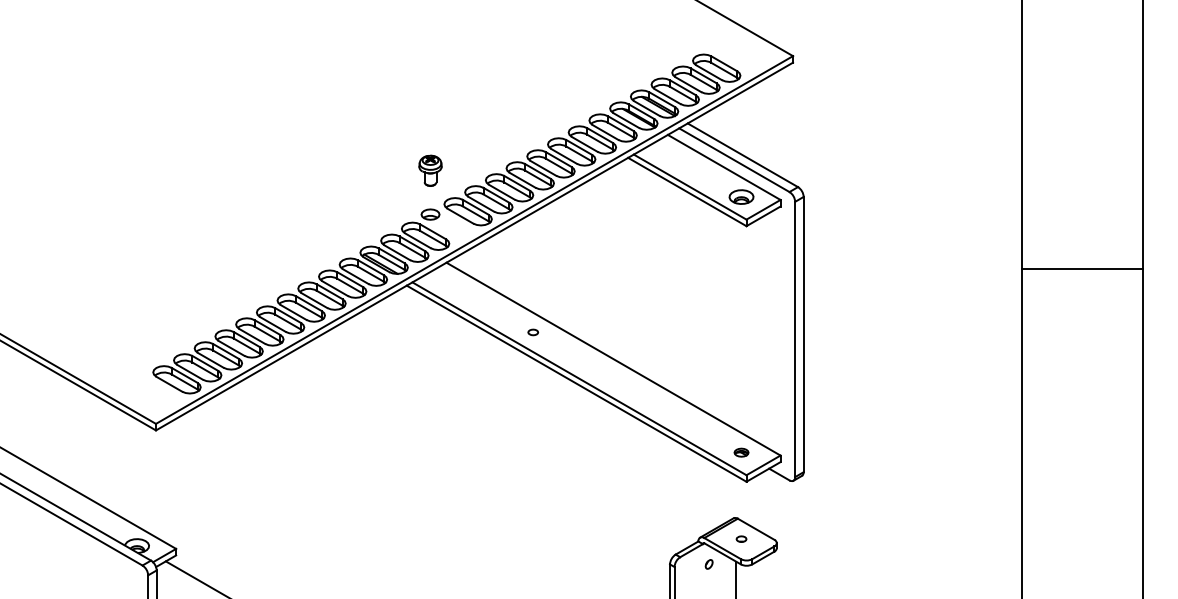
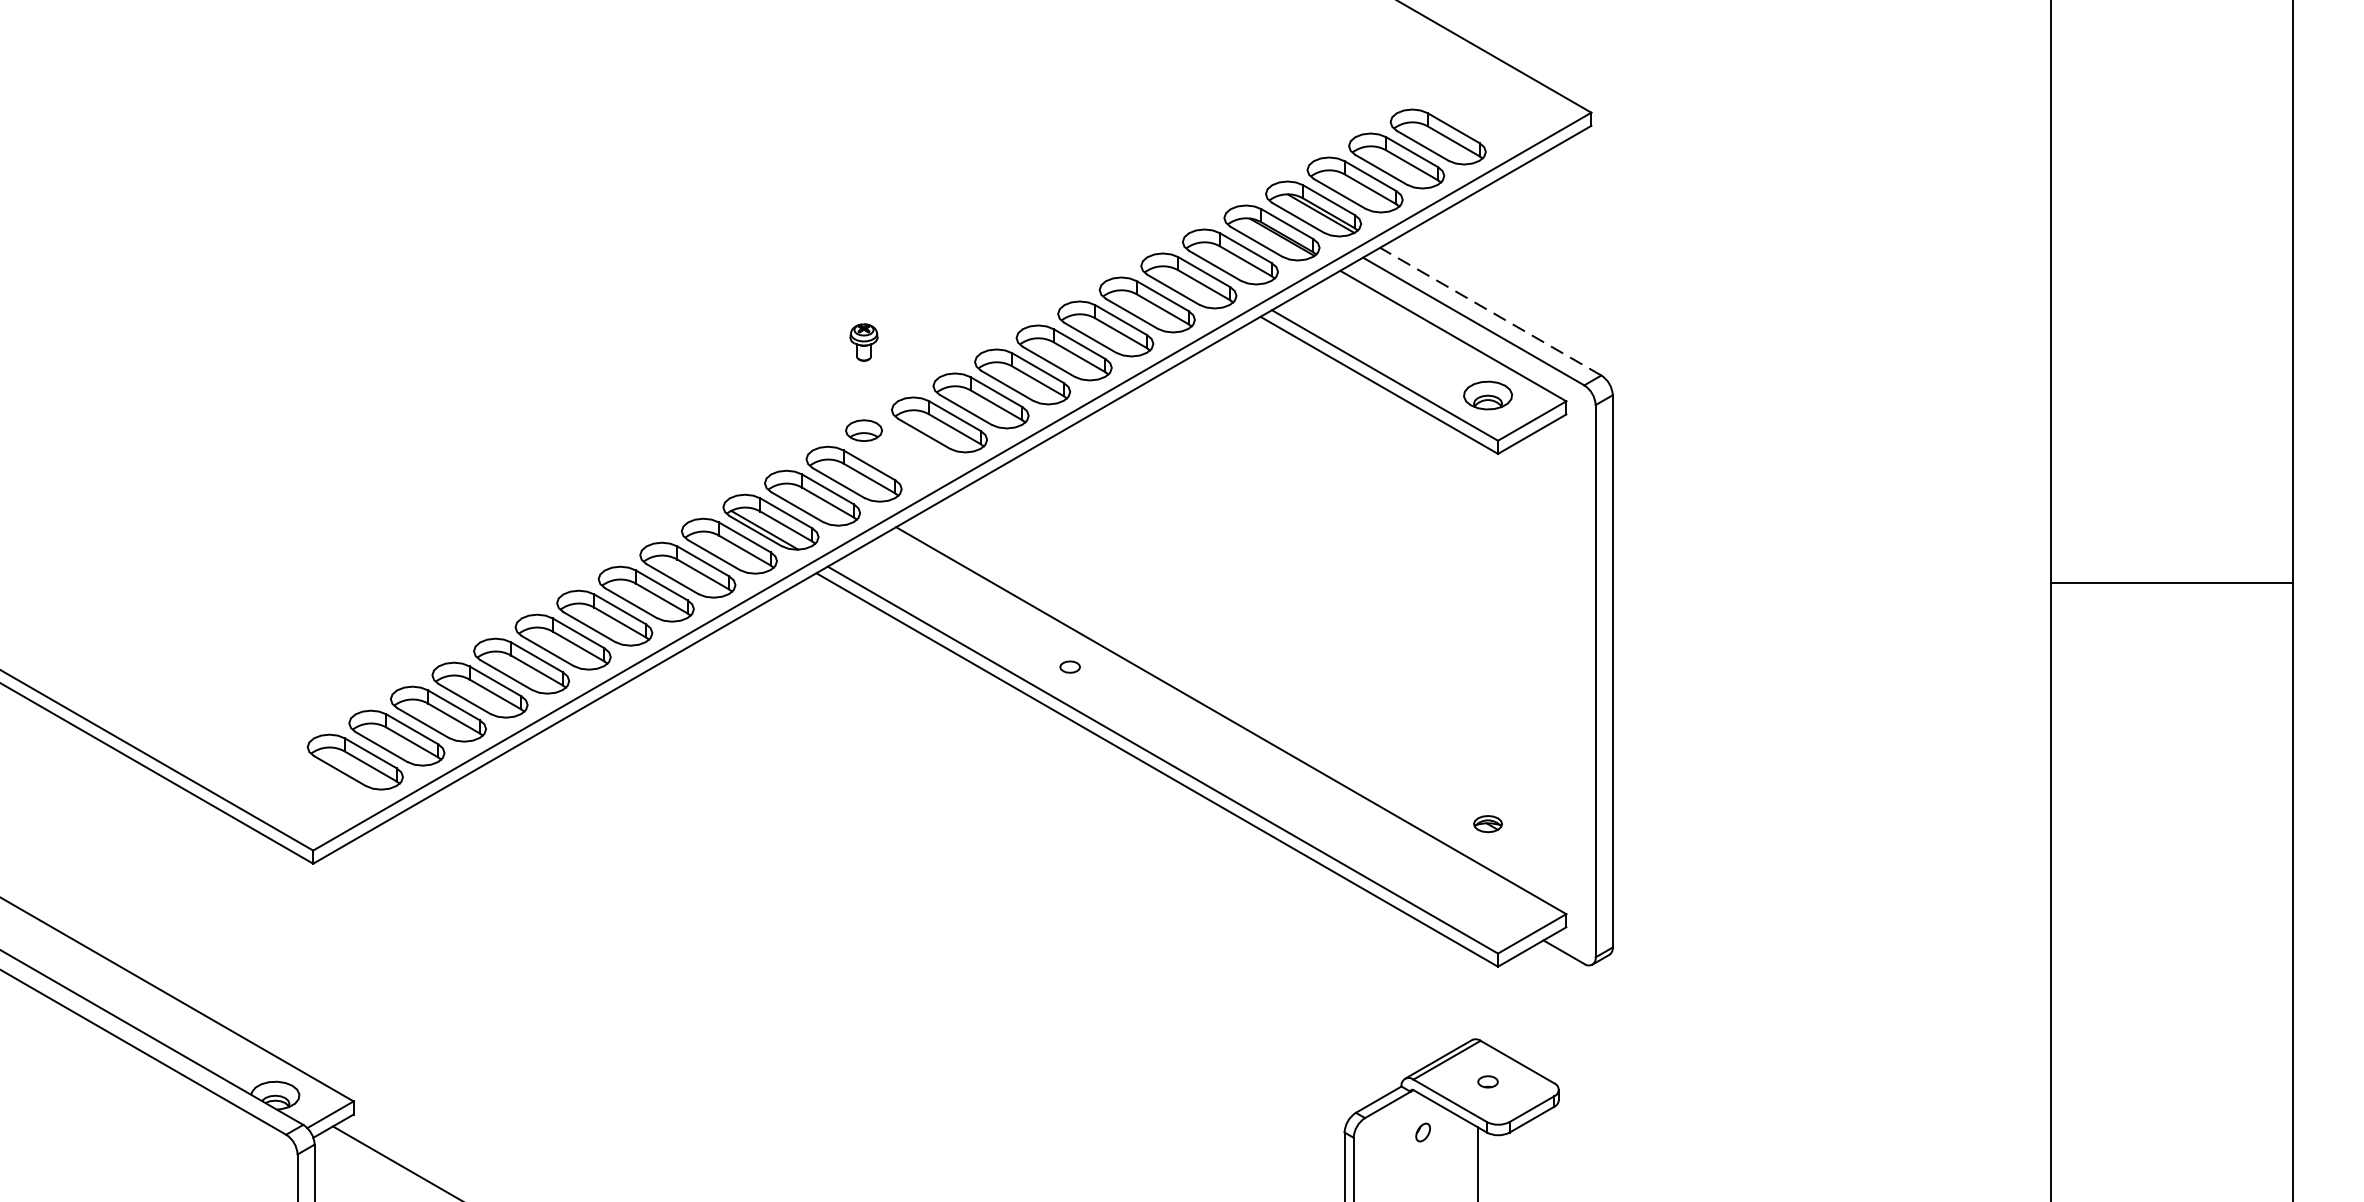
line: (742, 155) -> (1489, 312), solid -> dashed
part: (430, 170) -> (863, 342), size x0.6
line: (1082, 269) -> (2172, 582), moved
part: (741, 452) -> (1487, 823), moved

